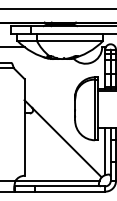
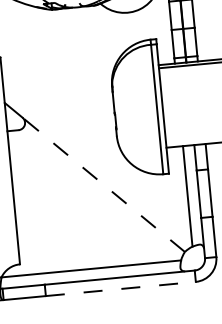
line: (66, 142) -> (102, 184), solid -> dashed
line: (70, 191) -> (121, 288), solid -> dashed

